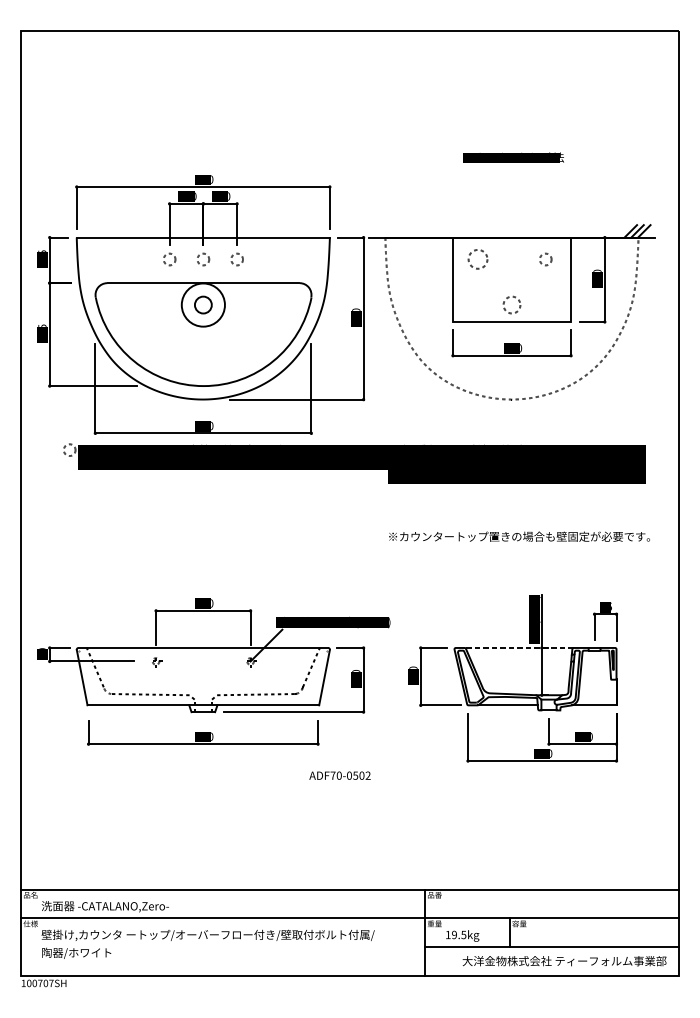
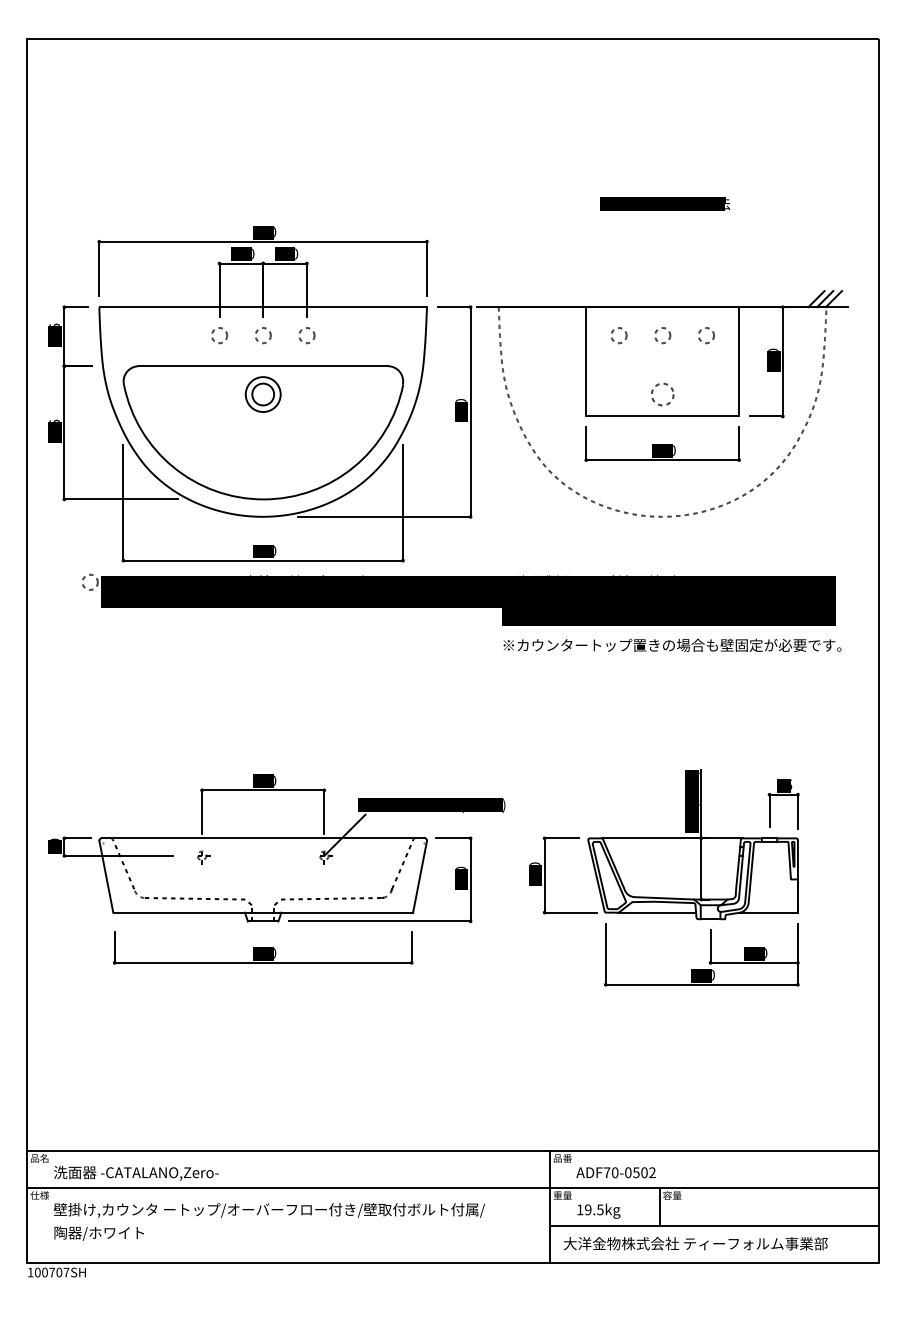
circle: (478, 259) -> (619, 335), size x0.62
circle: (511, 259) -> (662, 335), added
circle: (202, 305) -> (262, 394), size x0.62
text: (519, 536) -> (672, 644), moved
line: (519, 648) -> (672, 838), dashed -> solid
text: (339, 775) -> (615, 1172), moved
text: (564, 960) -> (695, 1243), moved

